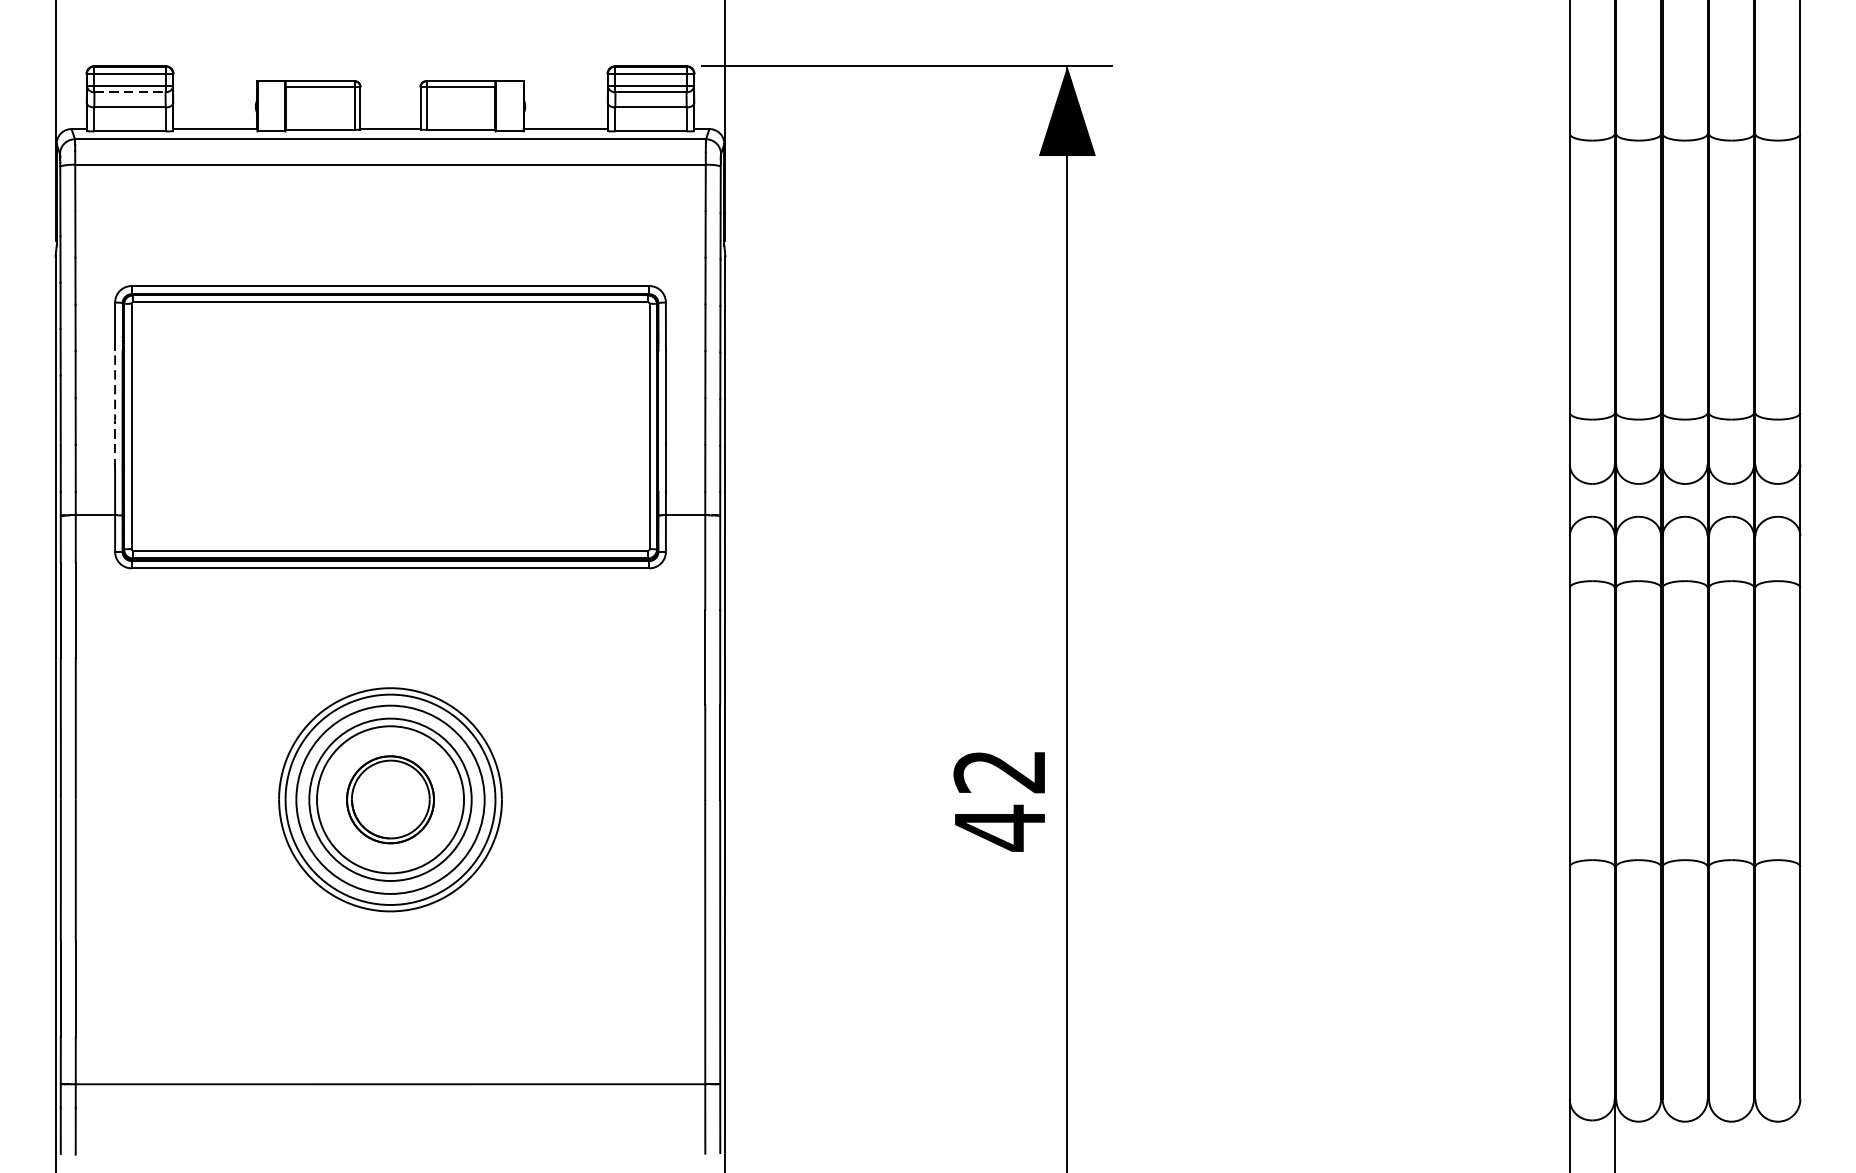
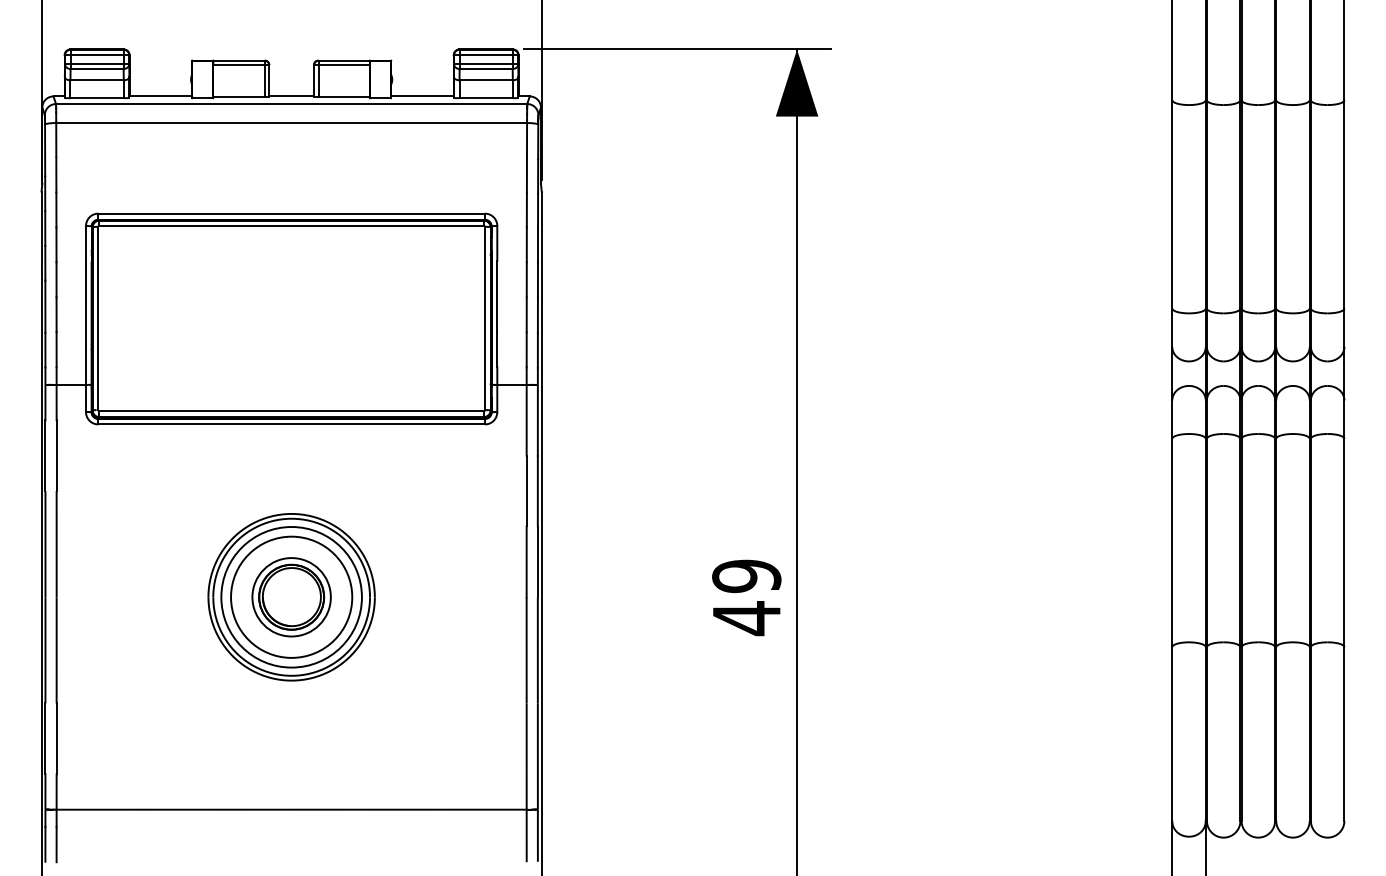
line: (130, 93) -> (97, 69), dashed -> solid
line: (115, 410) -> (86, 306), dashed -> solid
text: (999, 771) -> (746, 576), 42 -> 49
circle: (390, 800) -> (291, 597), size x0.71

